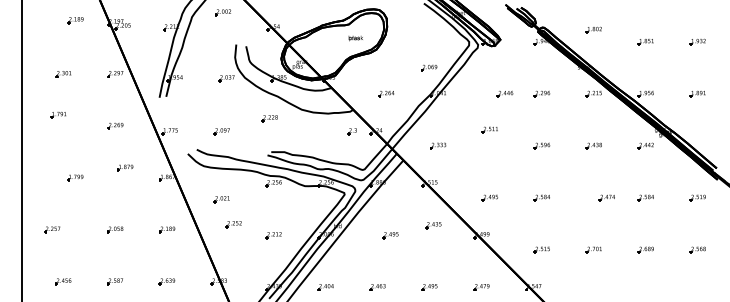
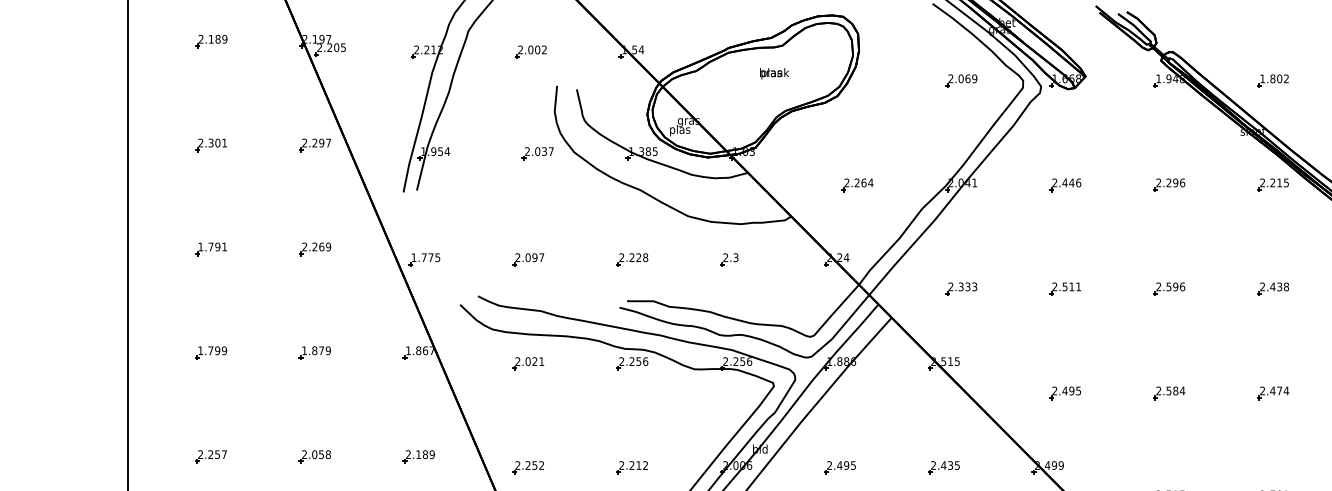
part: (222, 12) -> (529, 51), moved
part: (75, 20) -> (211, 41), moved
part: (593, 29) -> (1271, 79), moved
text: (355, 38) -> (773, 73), moved
part: (429, 67) -> (961, 79), moved
part: (504, 93) -> (1063, 183), moved
part: (57, 115) -> (209, 249), moved
part: (269, 118) -> (631, 259), moved
part: (489, 129) -> (1063, 287), moved
part: (351, 131) -> (727, 259), moved
part: (125, 167) -> (315, 351), moved
part: (75, 177) -> (211, 351), moved
part: (606, 197) -> (1271, 391), moved
part: (221, 199) -> (527, 363), moved
part: (233, 224) -> (527, 468), moved
part: (433, 225) -> (943, 468), moved
part: (52, 229) -> (211, 456), moved
part: (390, 235) -> (839, 468), moved

